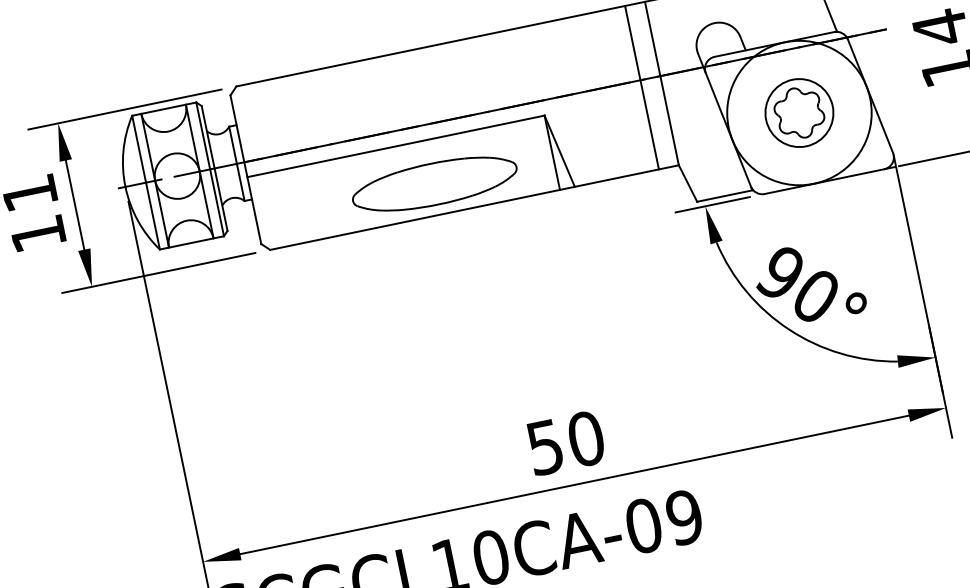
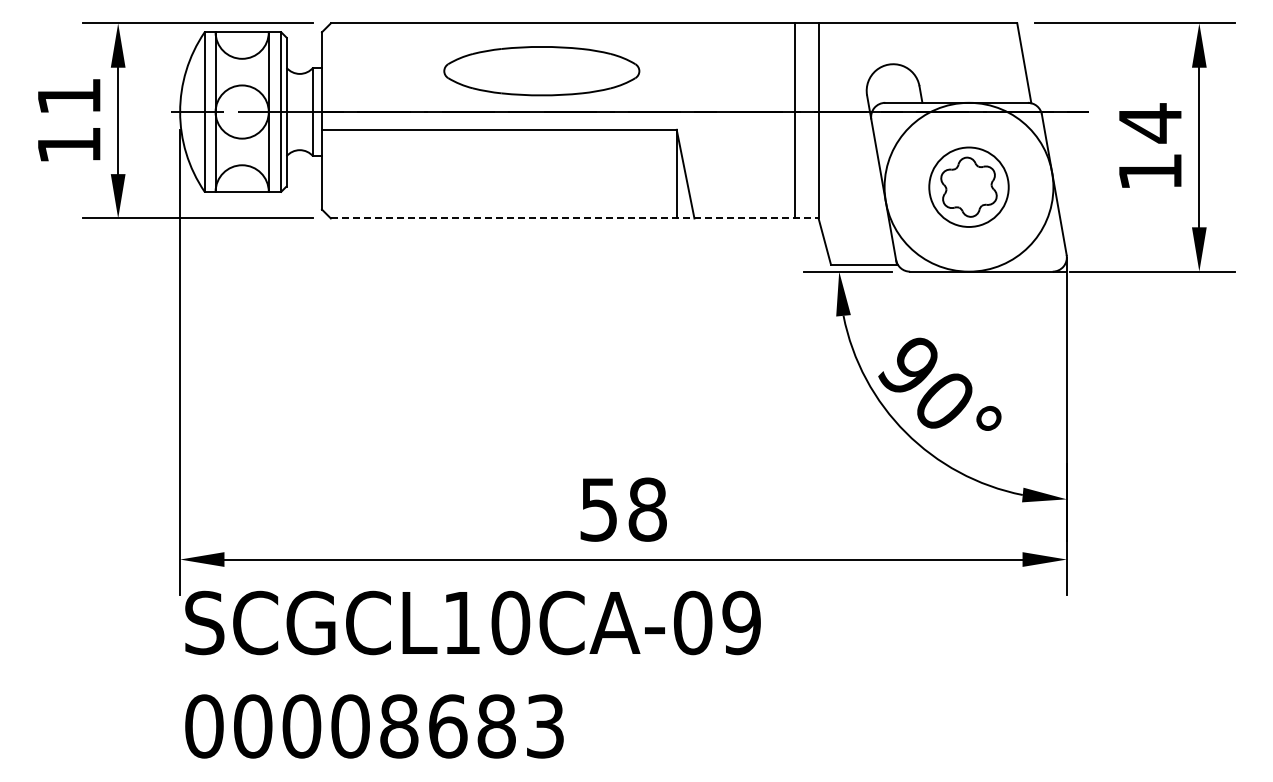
part: (434, 184) -> (541, 71), moved
line: (474, 207) -> (574, 218), solid -> dashed
text: (585, 438) -> (647, 509), 50 -> 58

